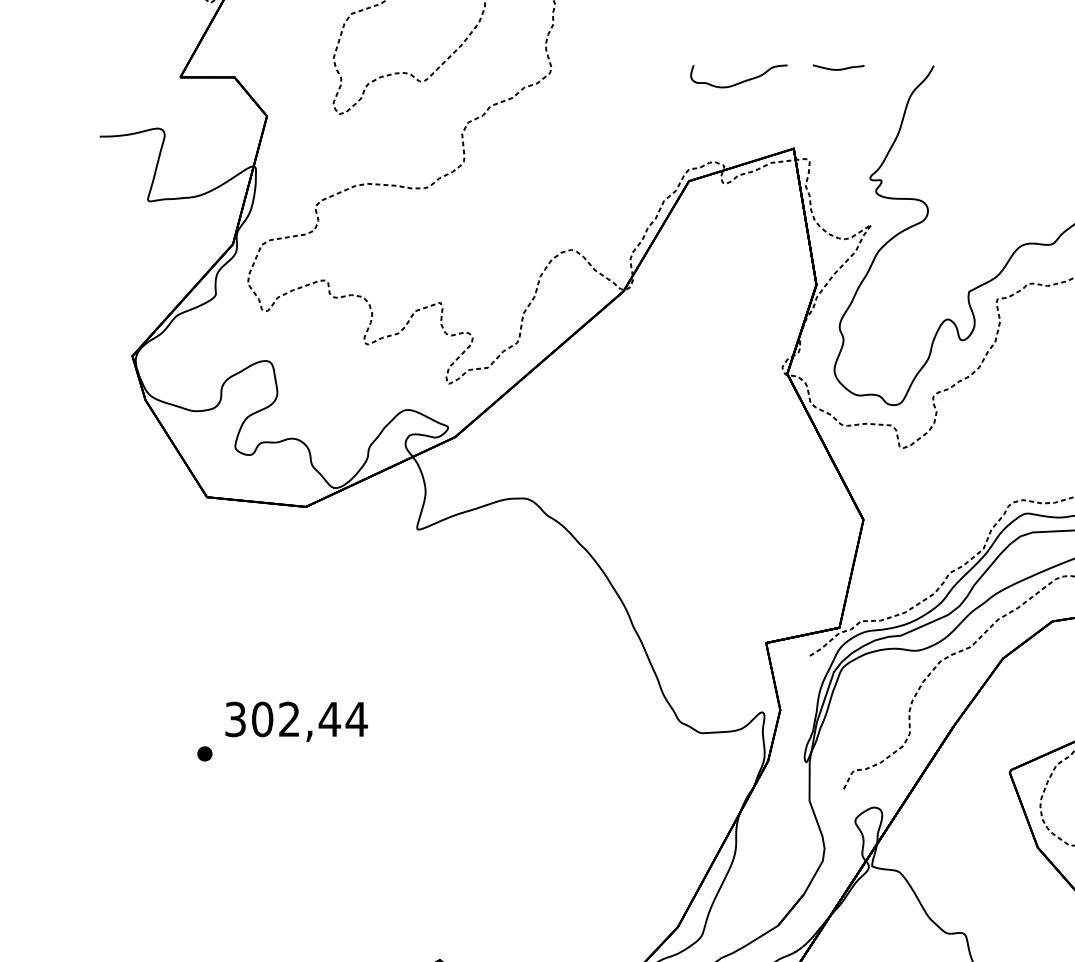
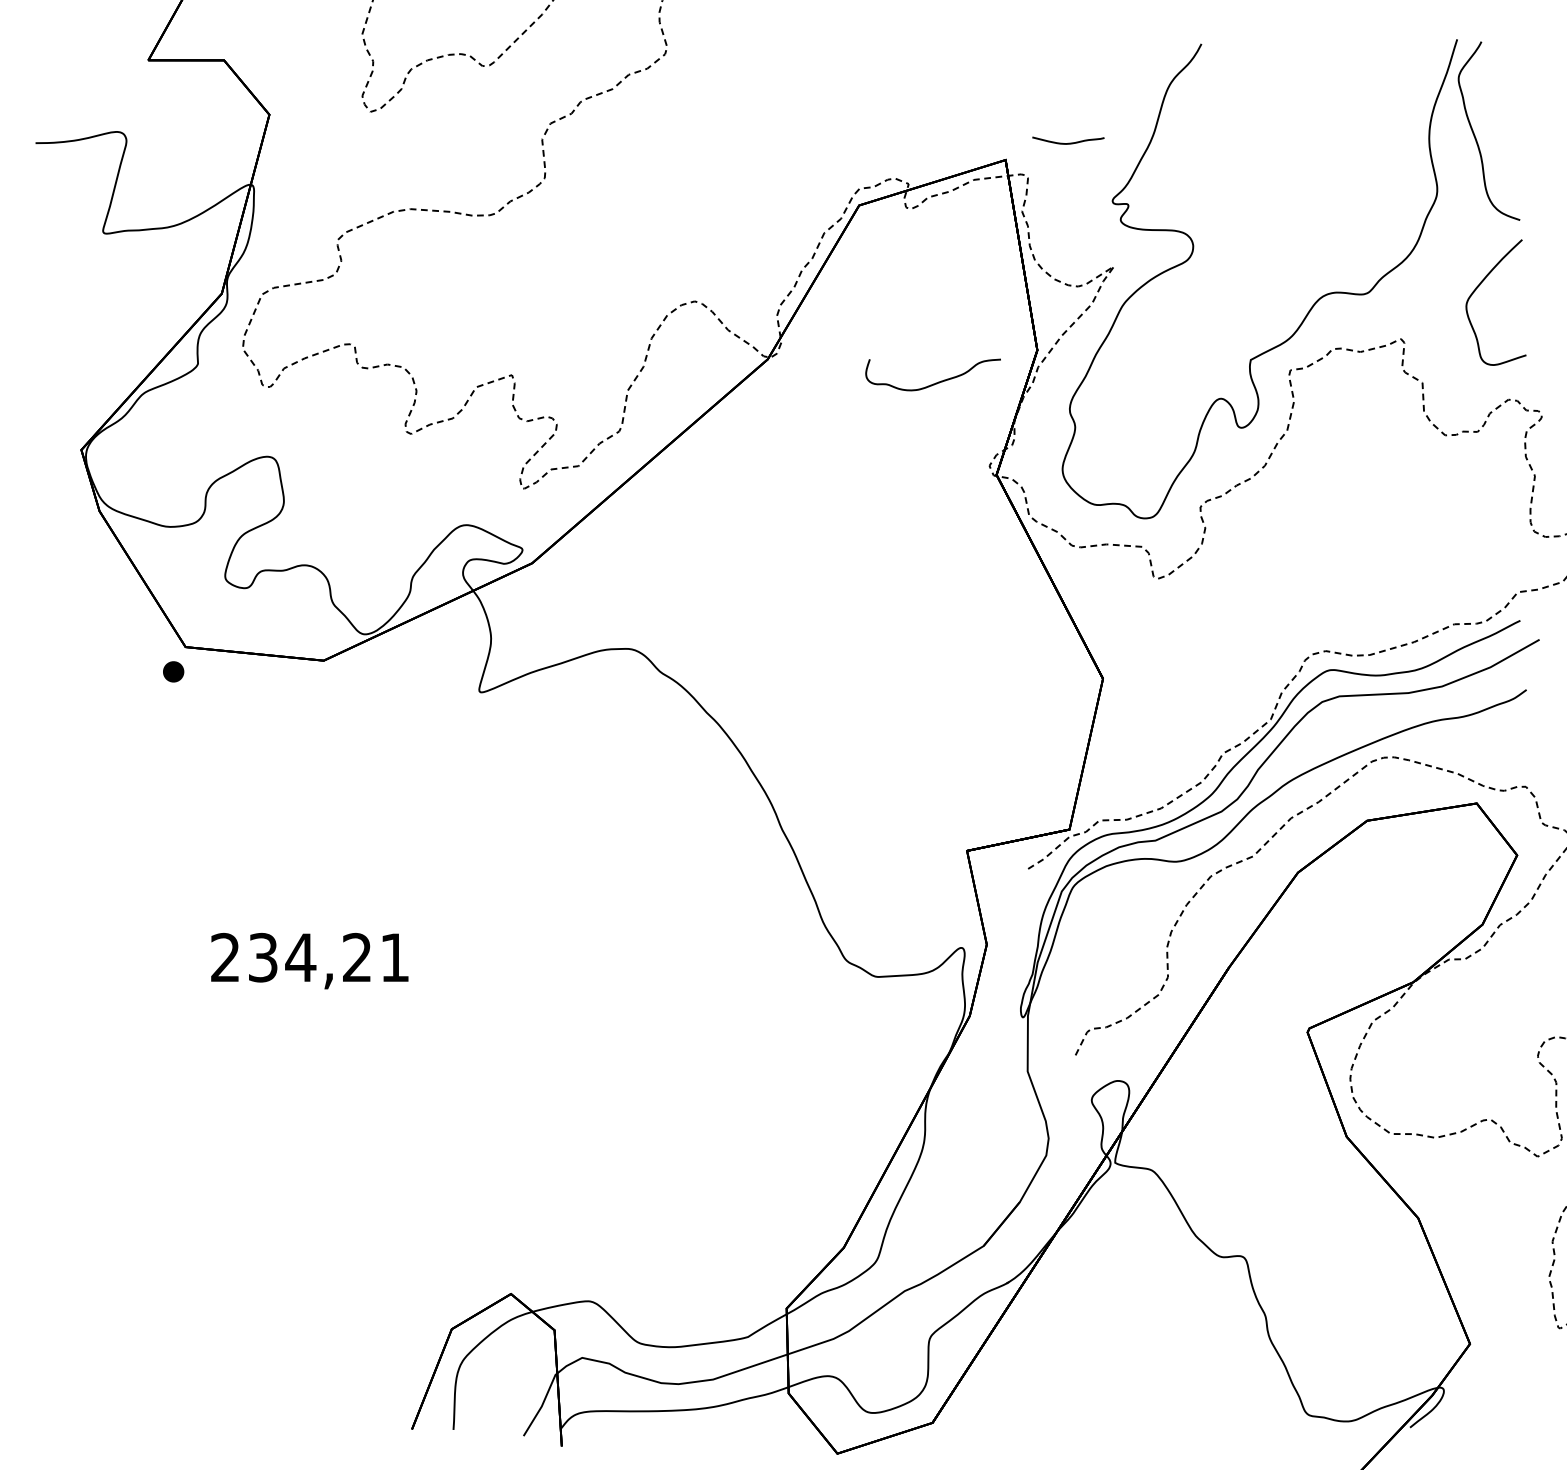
curve: (838, 68) -> (1068, 142), moved
curve: (740, 81) -> (935, 382), moved
text: (296, 719) -> (310, 957), 302,44 -> 234,21
part: (204, 753) -> (173, 671), moved

